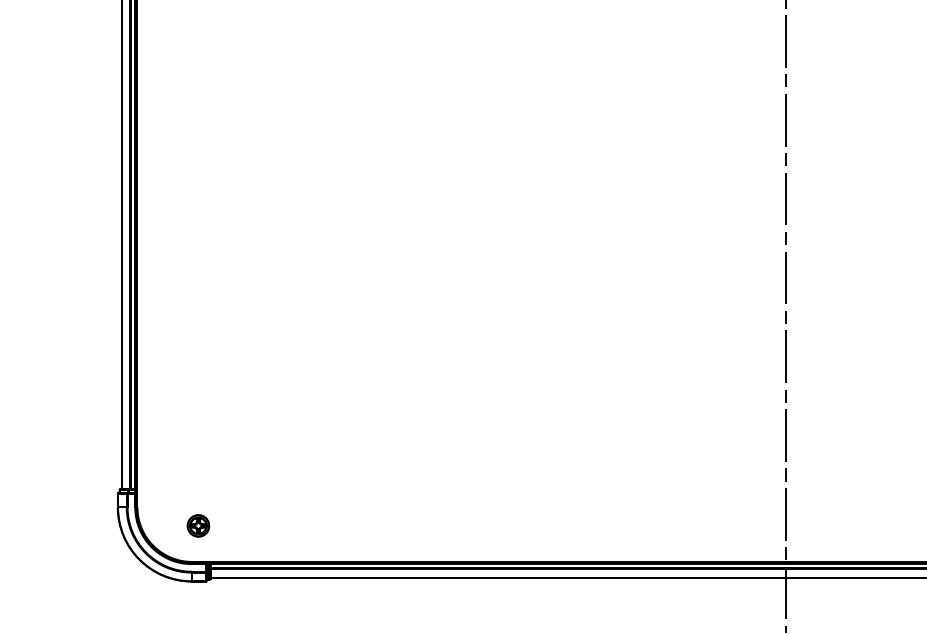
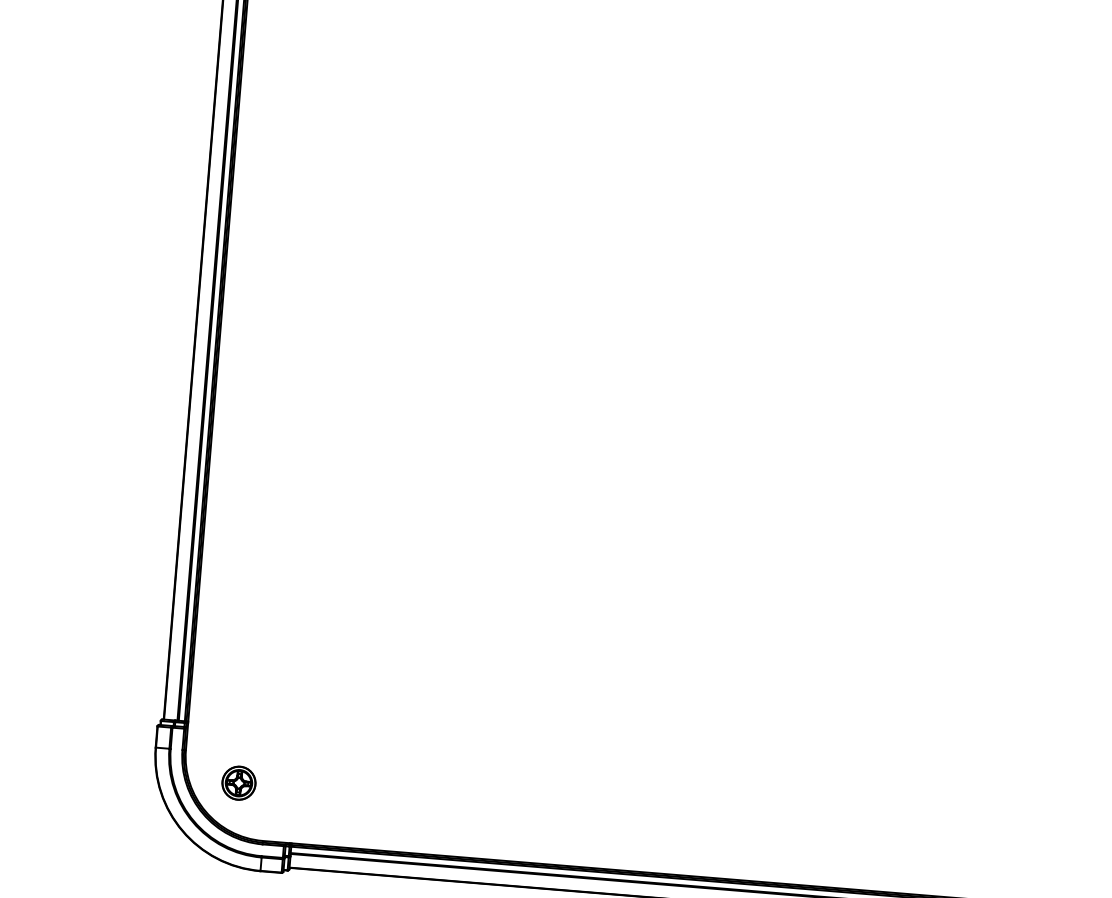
part: (198, 525) -> (239, 782), moved

